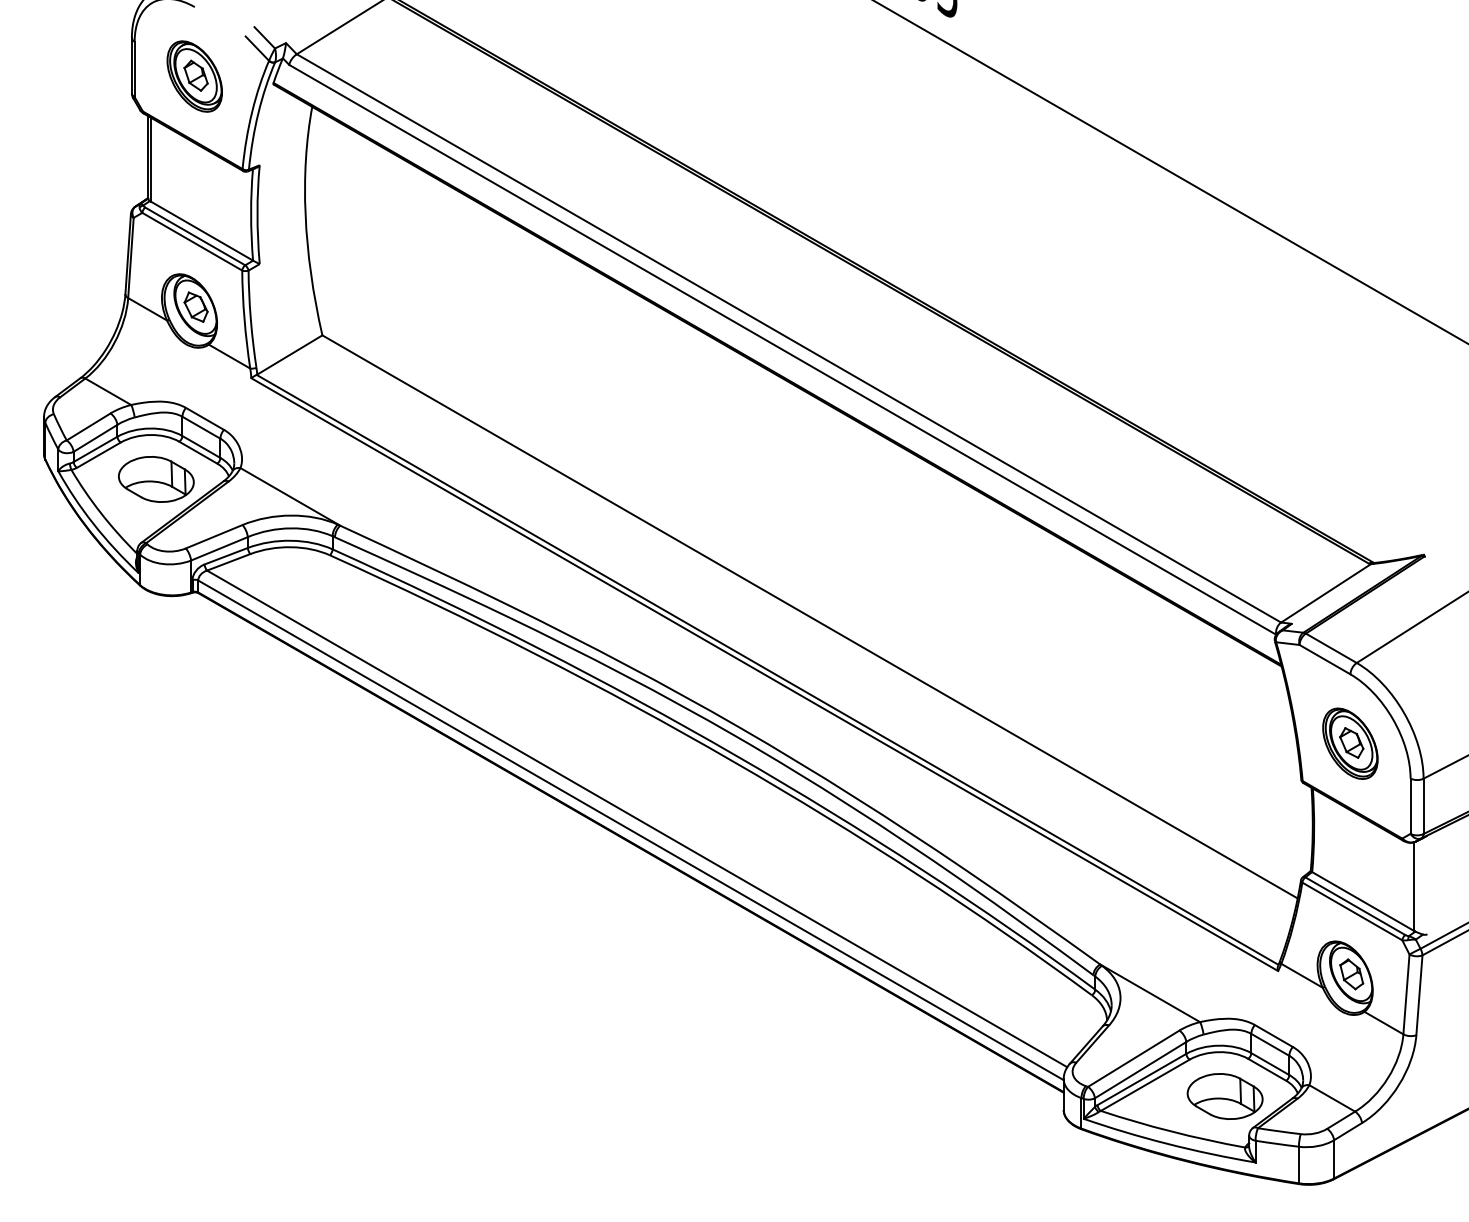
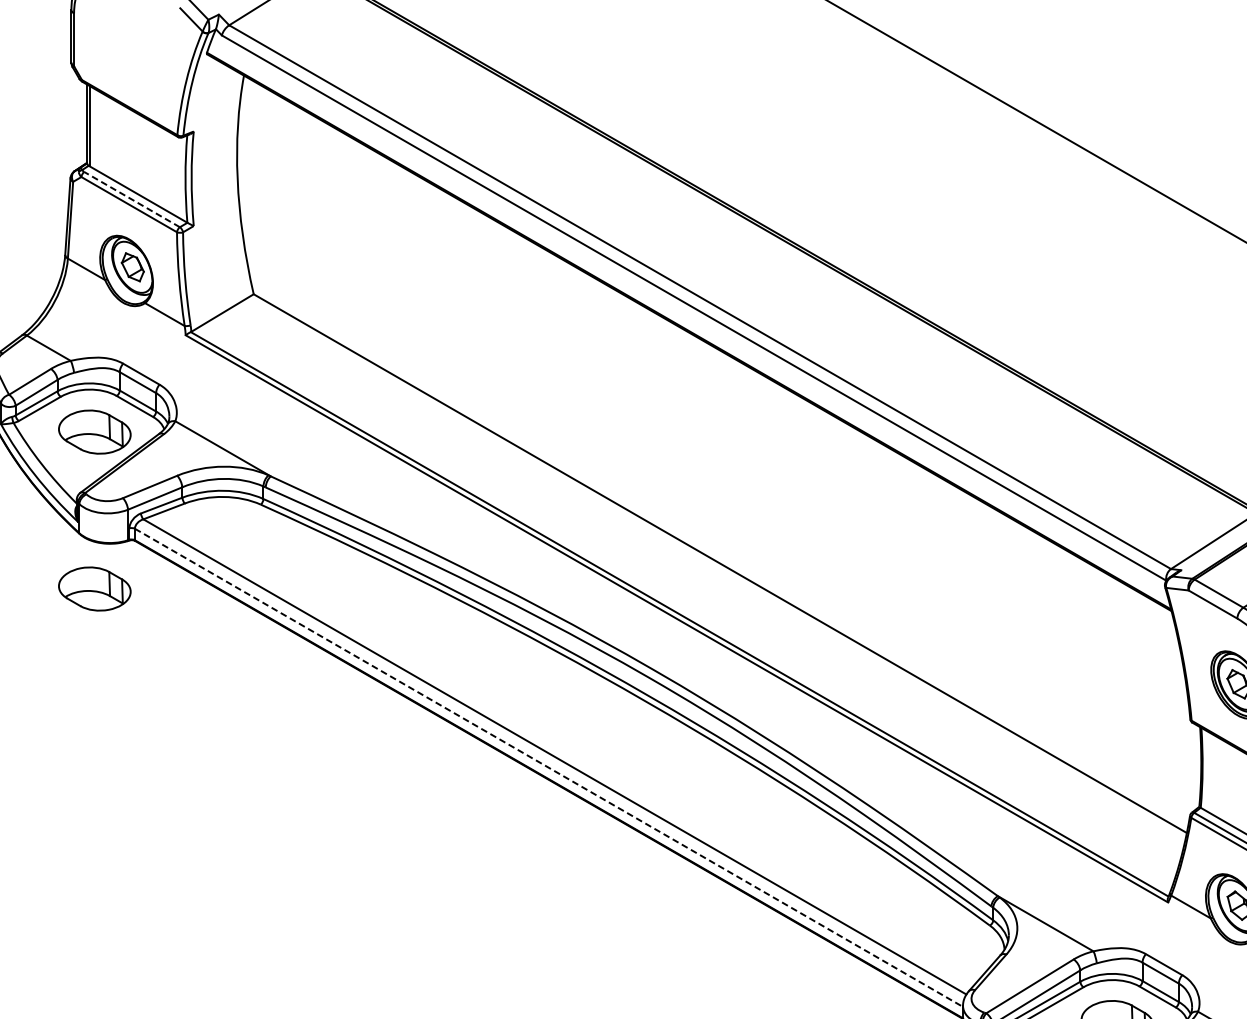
part: (194, 76) -> (131, 46), removed
line: (195, 236) -> (132, 199), solid -> dashed
part: (156, 643) -> (94, 589), added
line: (630, 830) -> (548, 768), solid -> dashed

